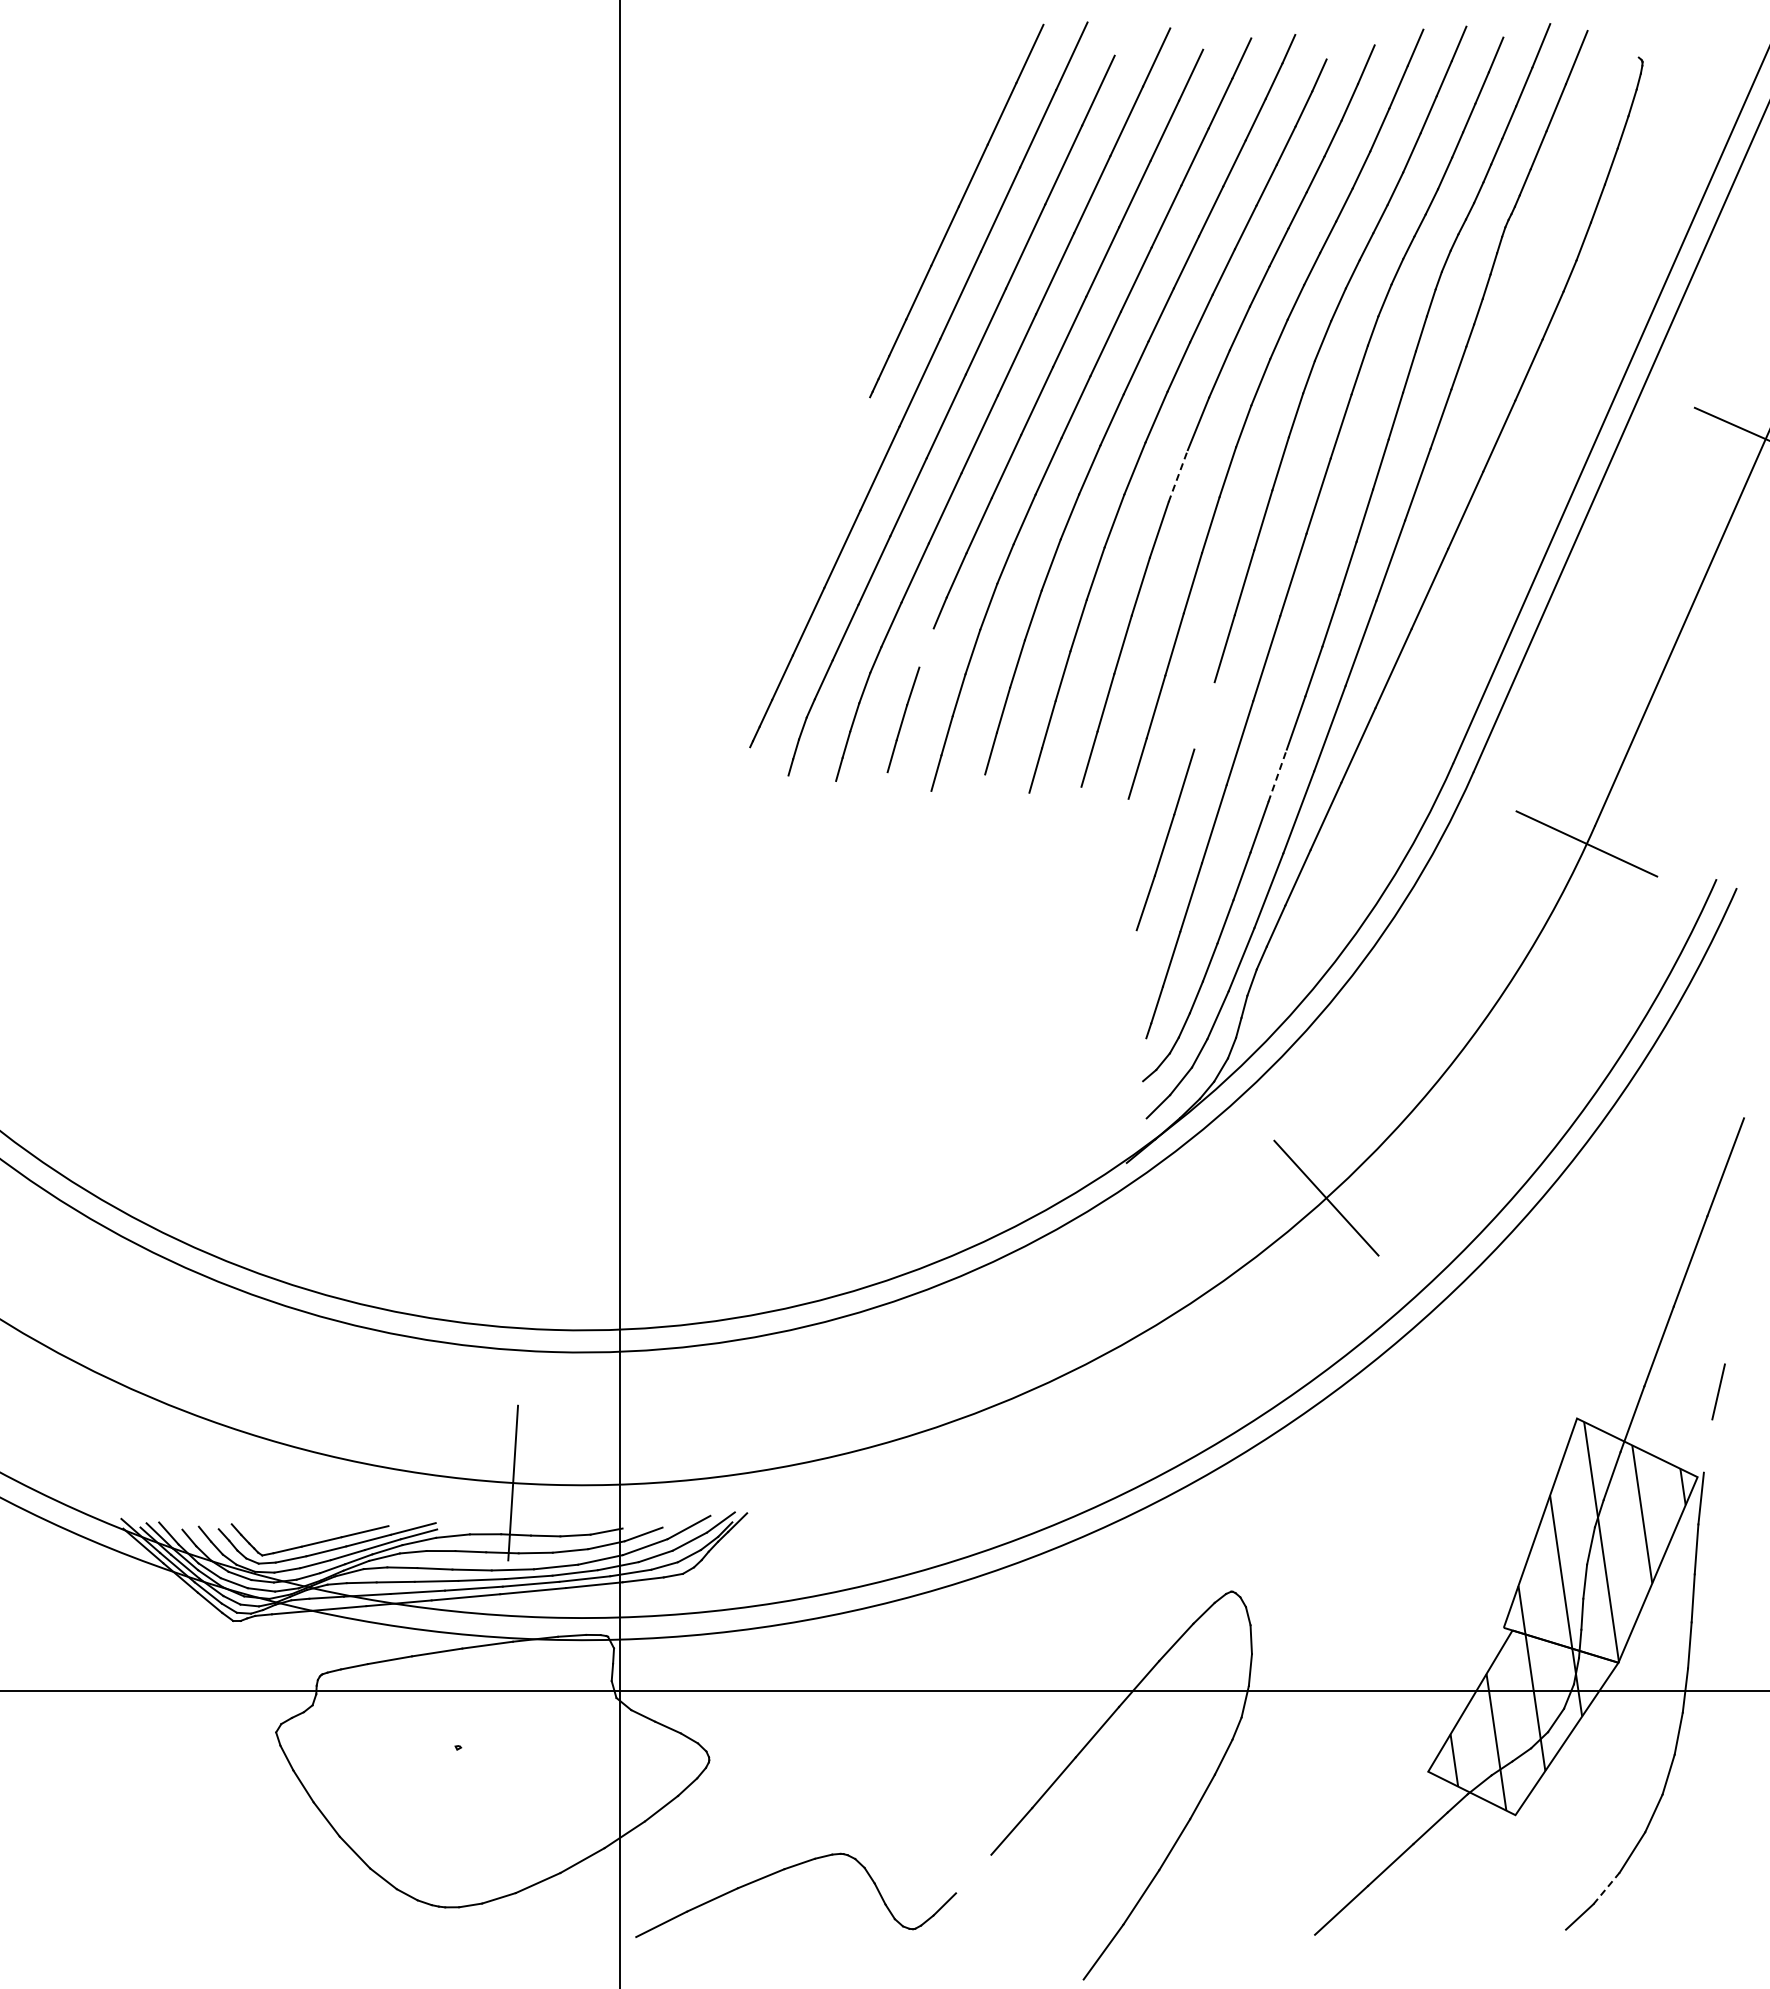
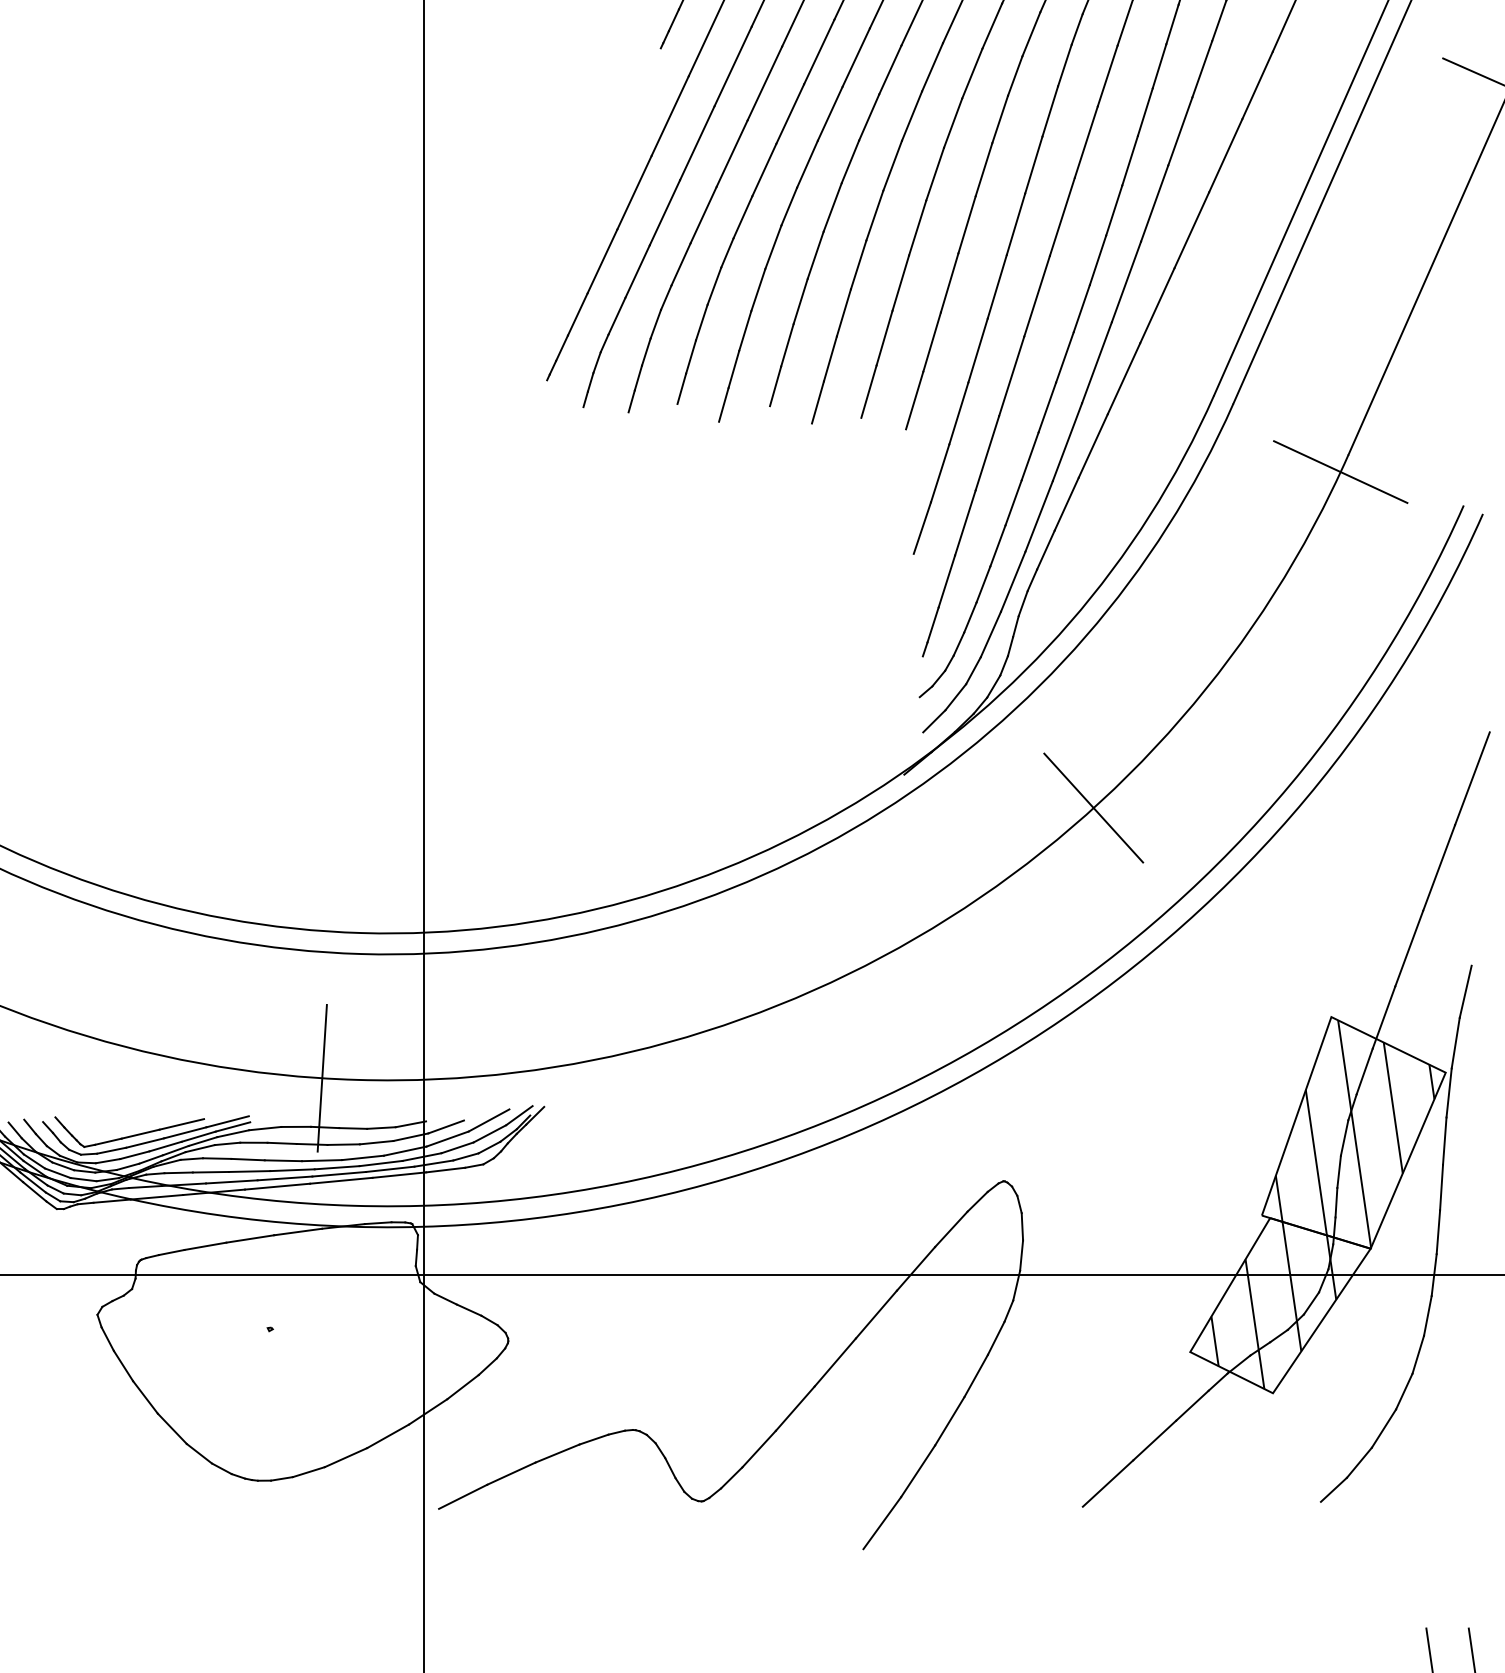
line: (1178, 476) -> (953, 123), dashed -> solid
line: (926, 647) -> (714, 285), added
line: (1204, 715) -> (978, 350), added
line: (1277, 775) -> (1047, 407), dashed -> solid
line: (1707, 1445) -> (1455, 1042), added
line: (973, 1873) -> (758, 1448), added
line: (1606, 1888) -> (1359, 1462), dashed -> solid

